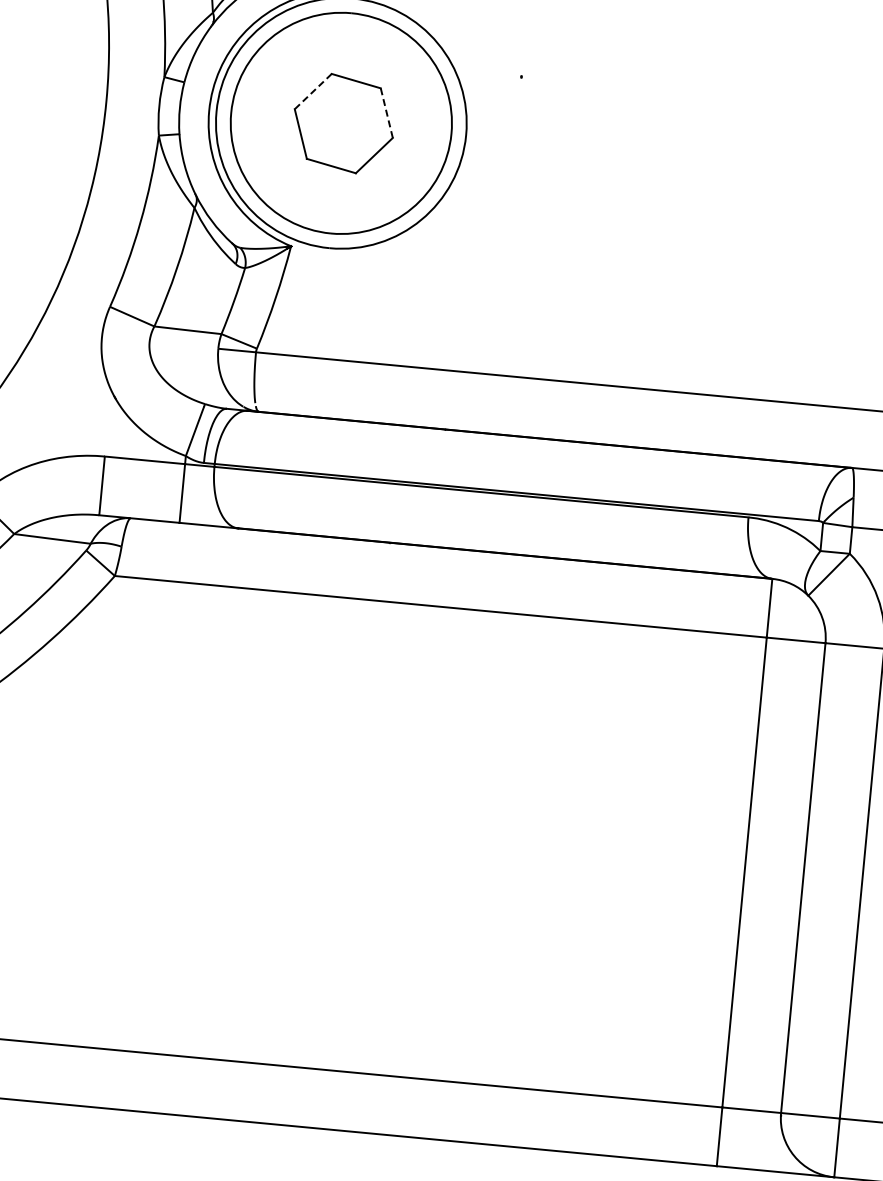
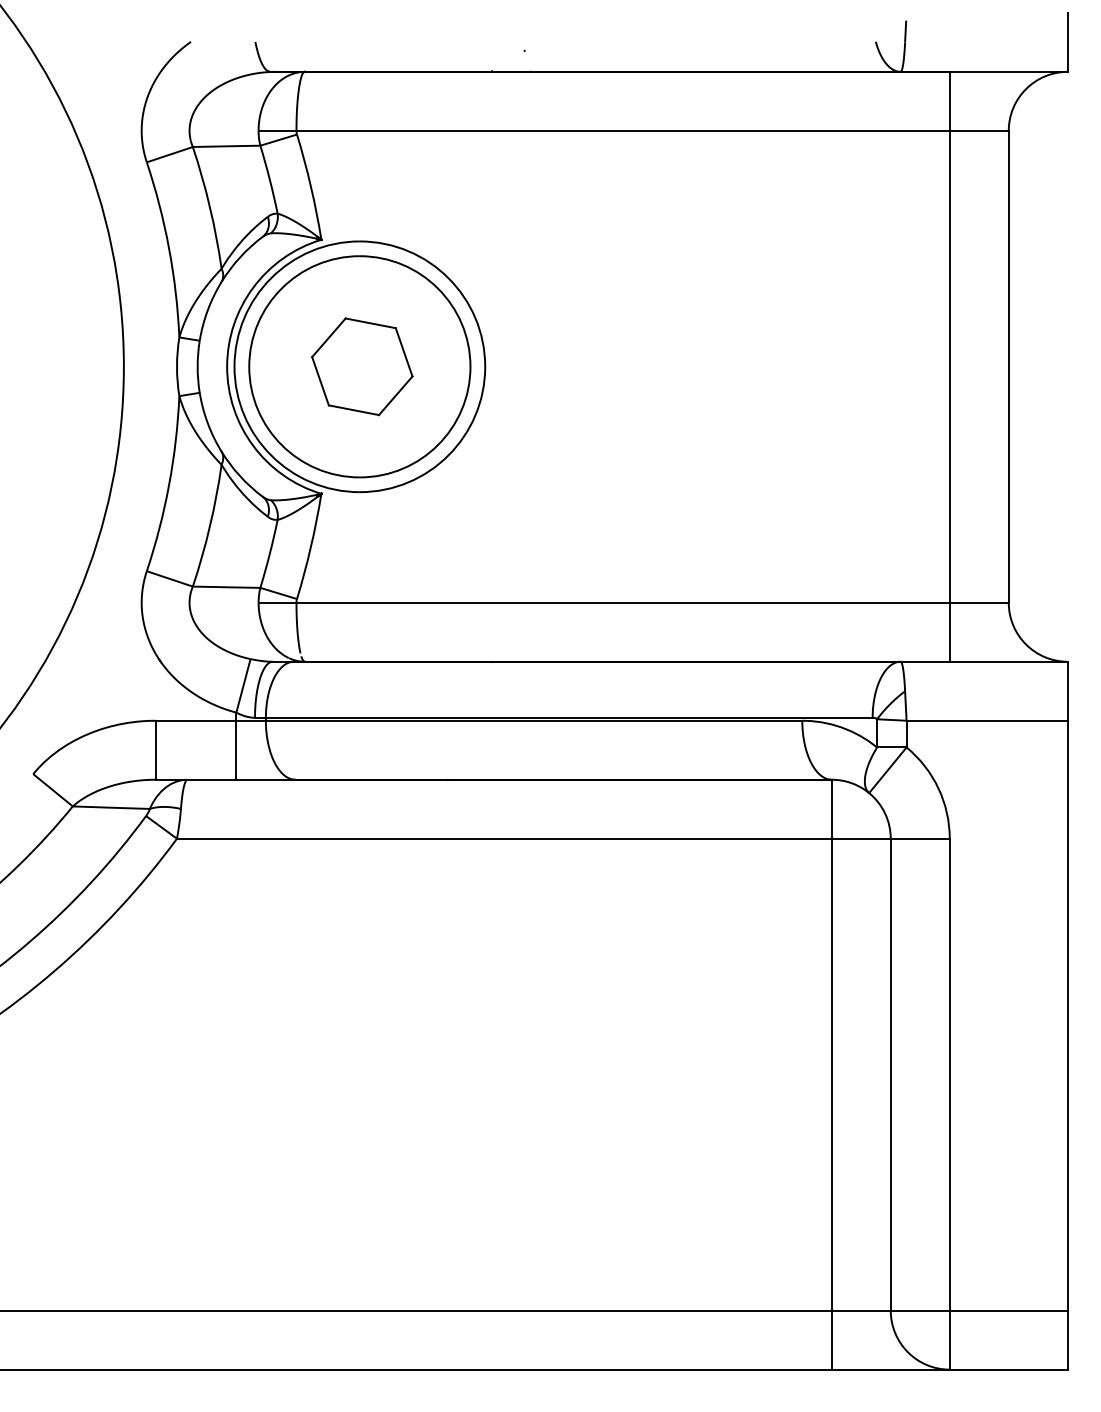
line: (312, 91) -> (328, 337), dashed -> solid
line: (387, 113) -> (404, 352), dashed -> solid

